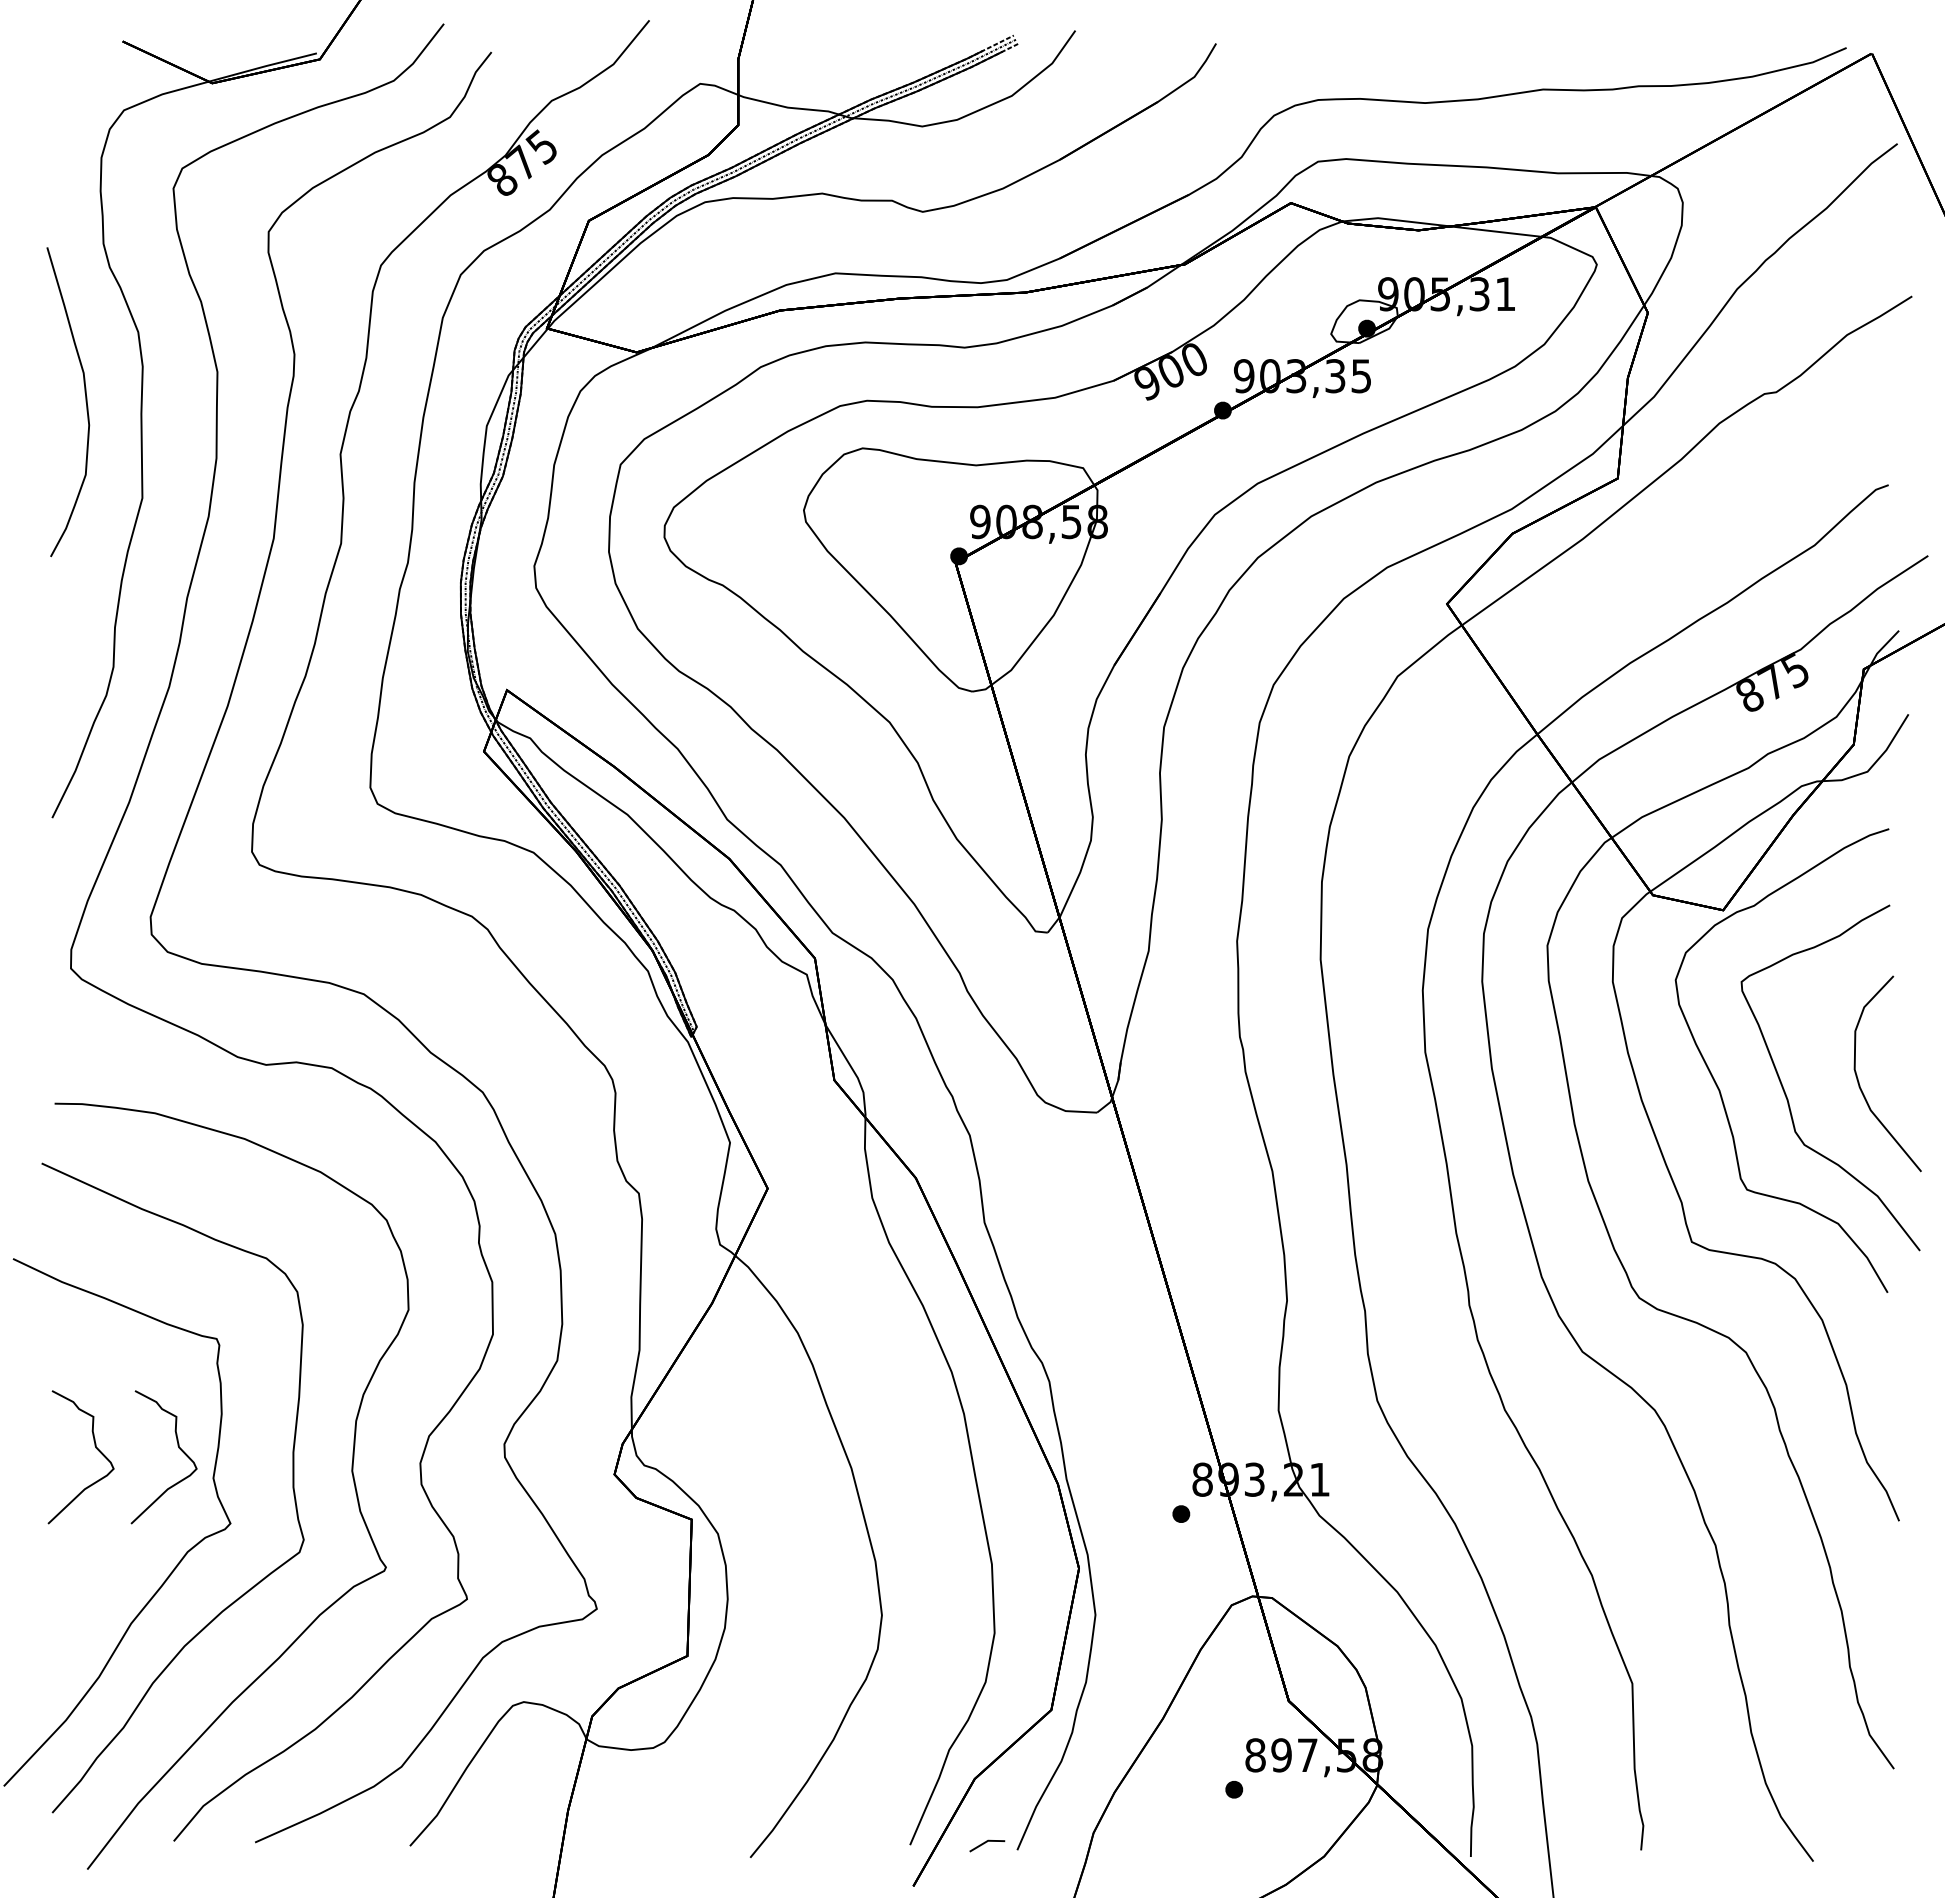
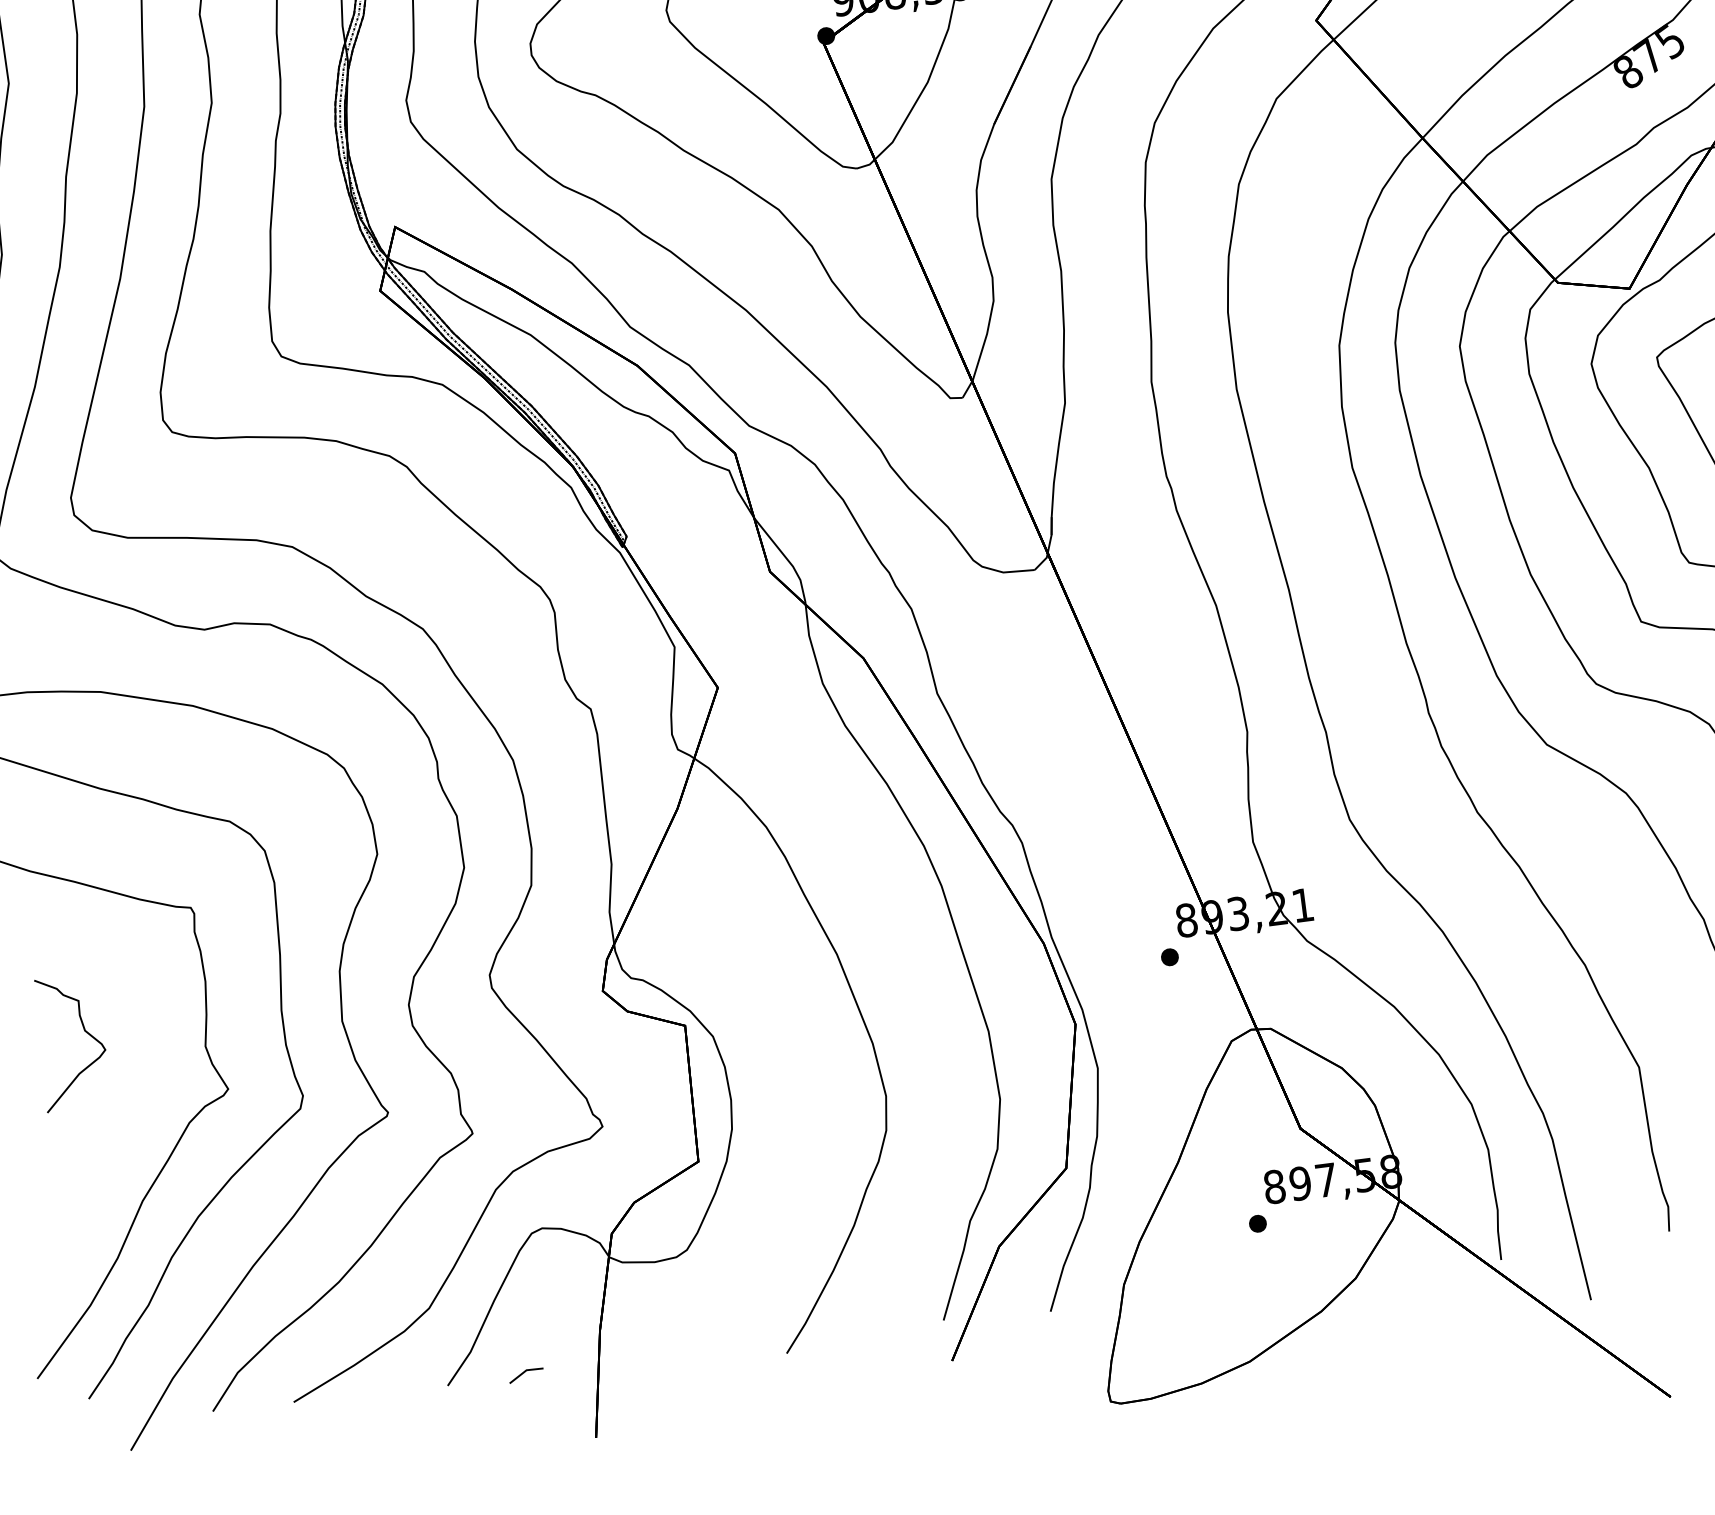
part: (178, 1448) -> (167, 1021), removed
line: (985, 1843) -> (524, 1373), moved

